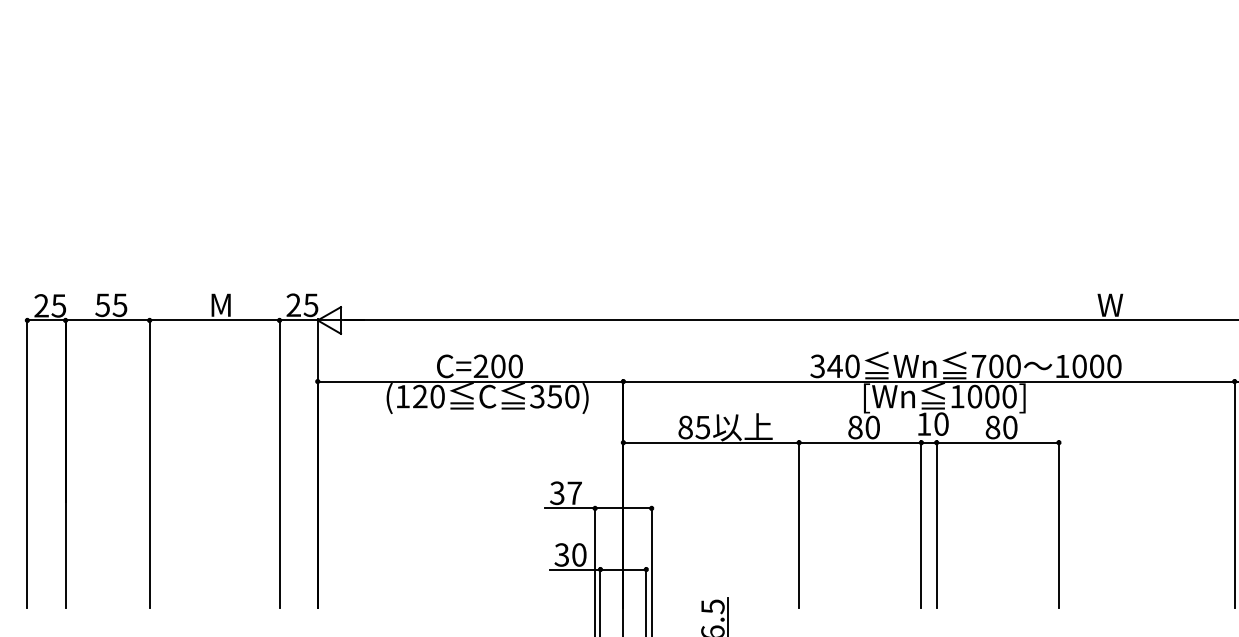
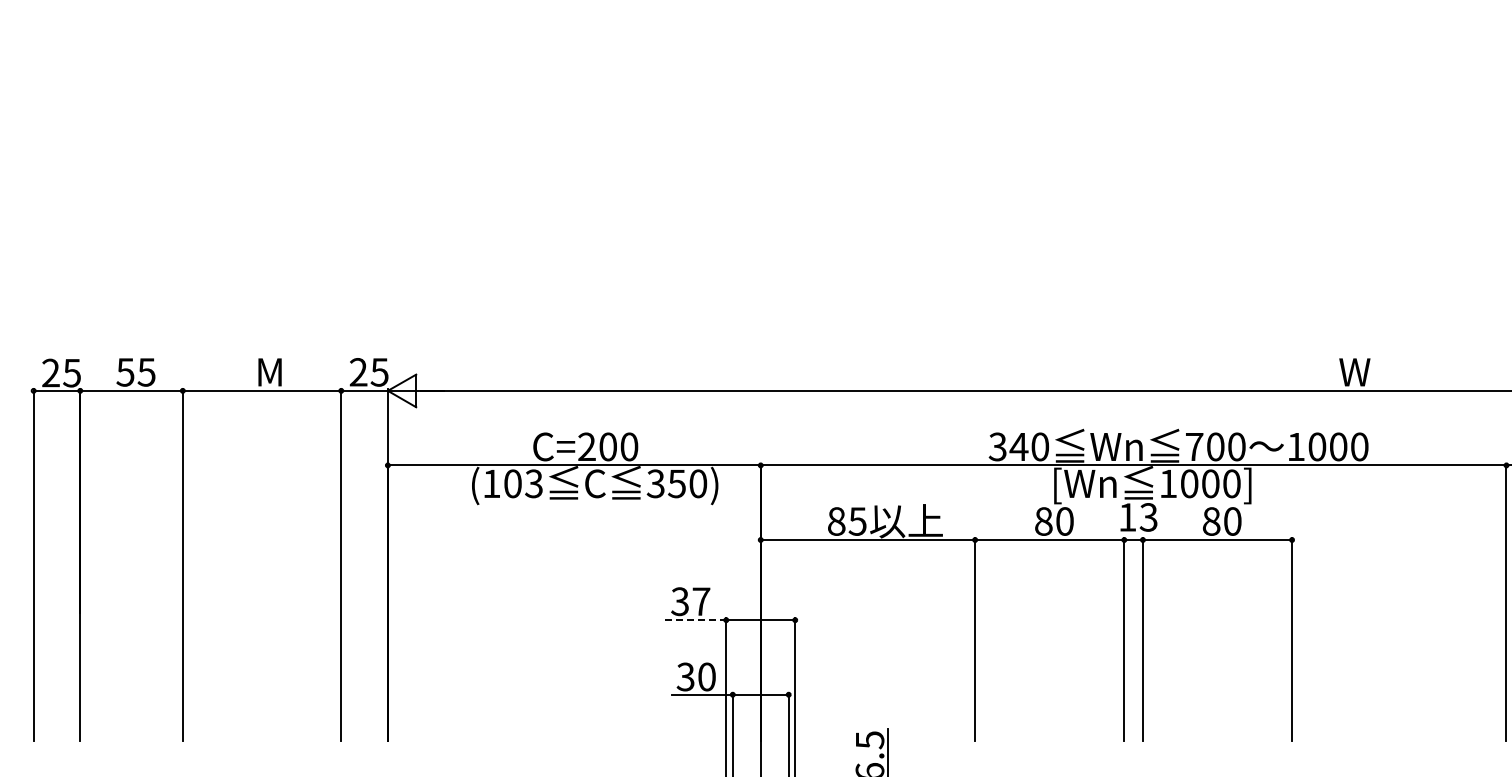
text: (428, 396) -> (523, 483), (120 -> (103
text: (941, 424) -> (1148, 517), 10 -> 13
line: (570, 508) -> (696, 620), solid -> dashed

